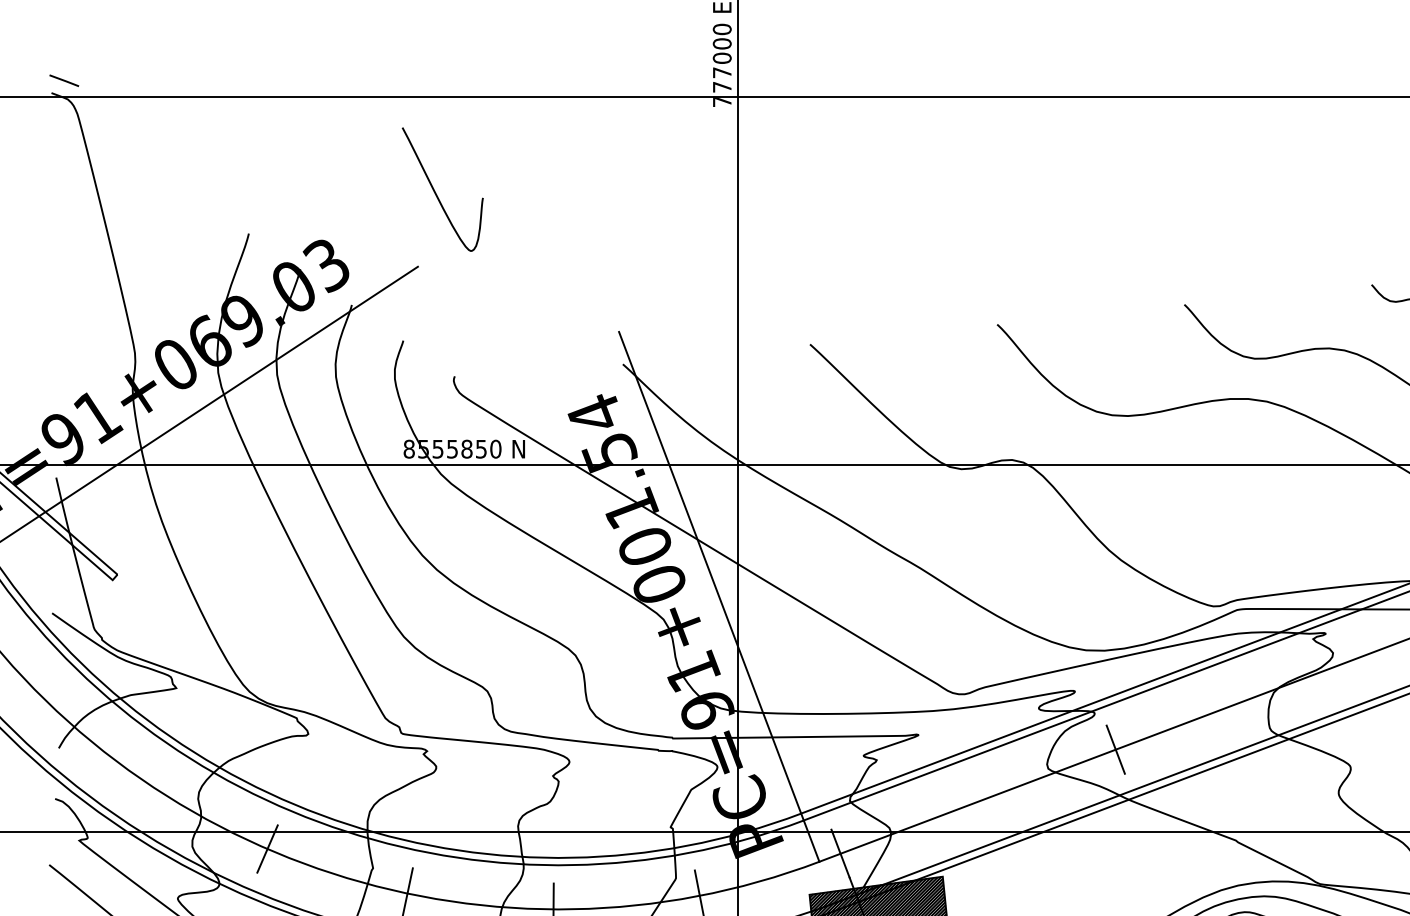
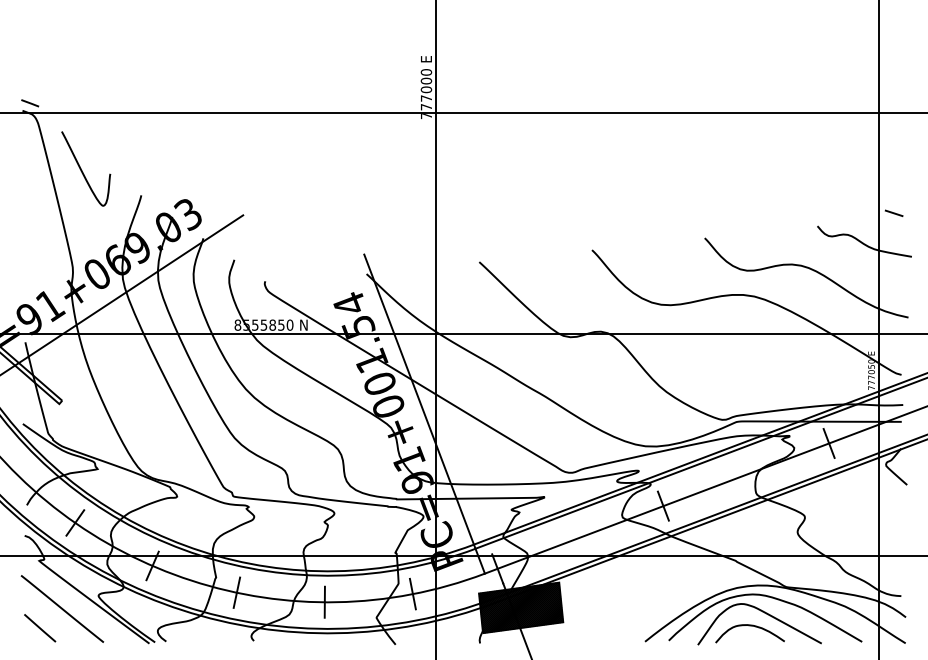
curve: (436, 192) -> (82, 170), moved
line: (1389, 644) -> (828, 442), added
line: (139, 776) -> (75, 522), added

